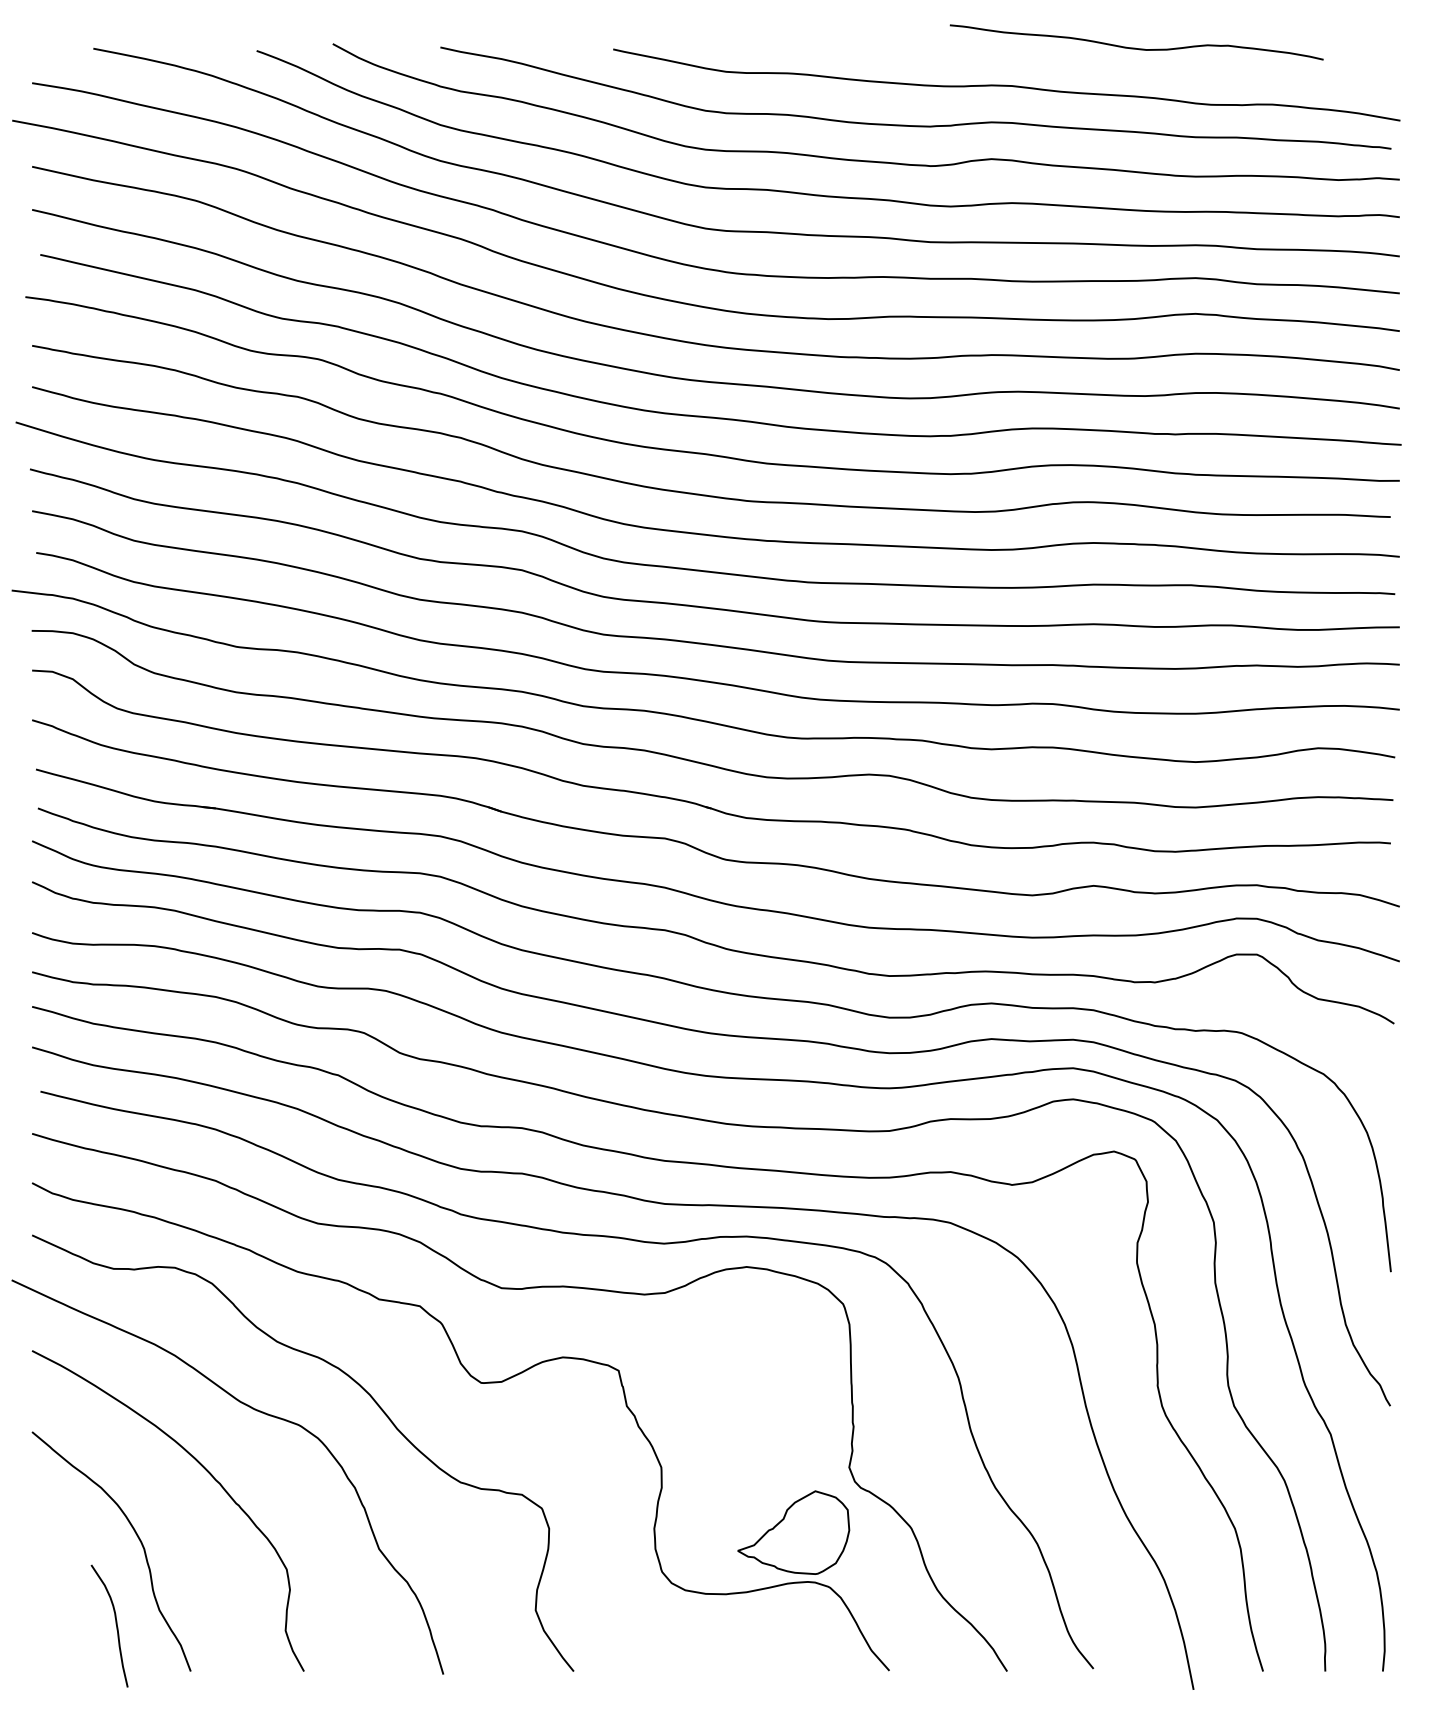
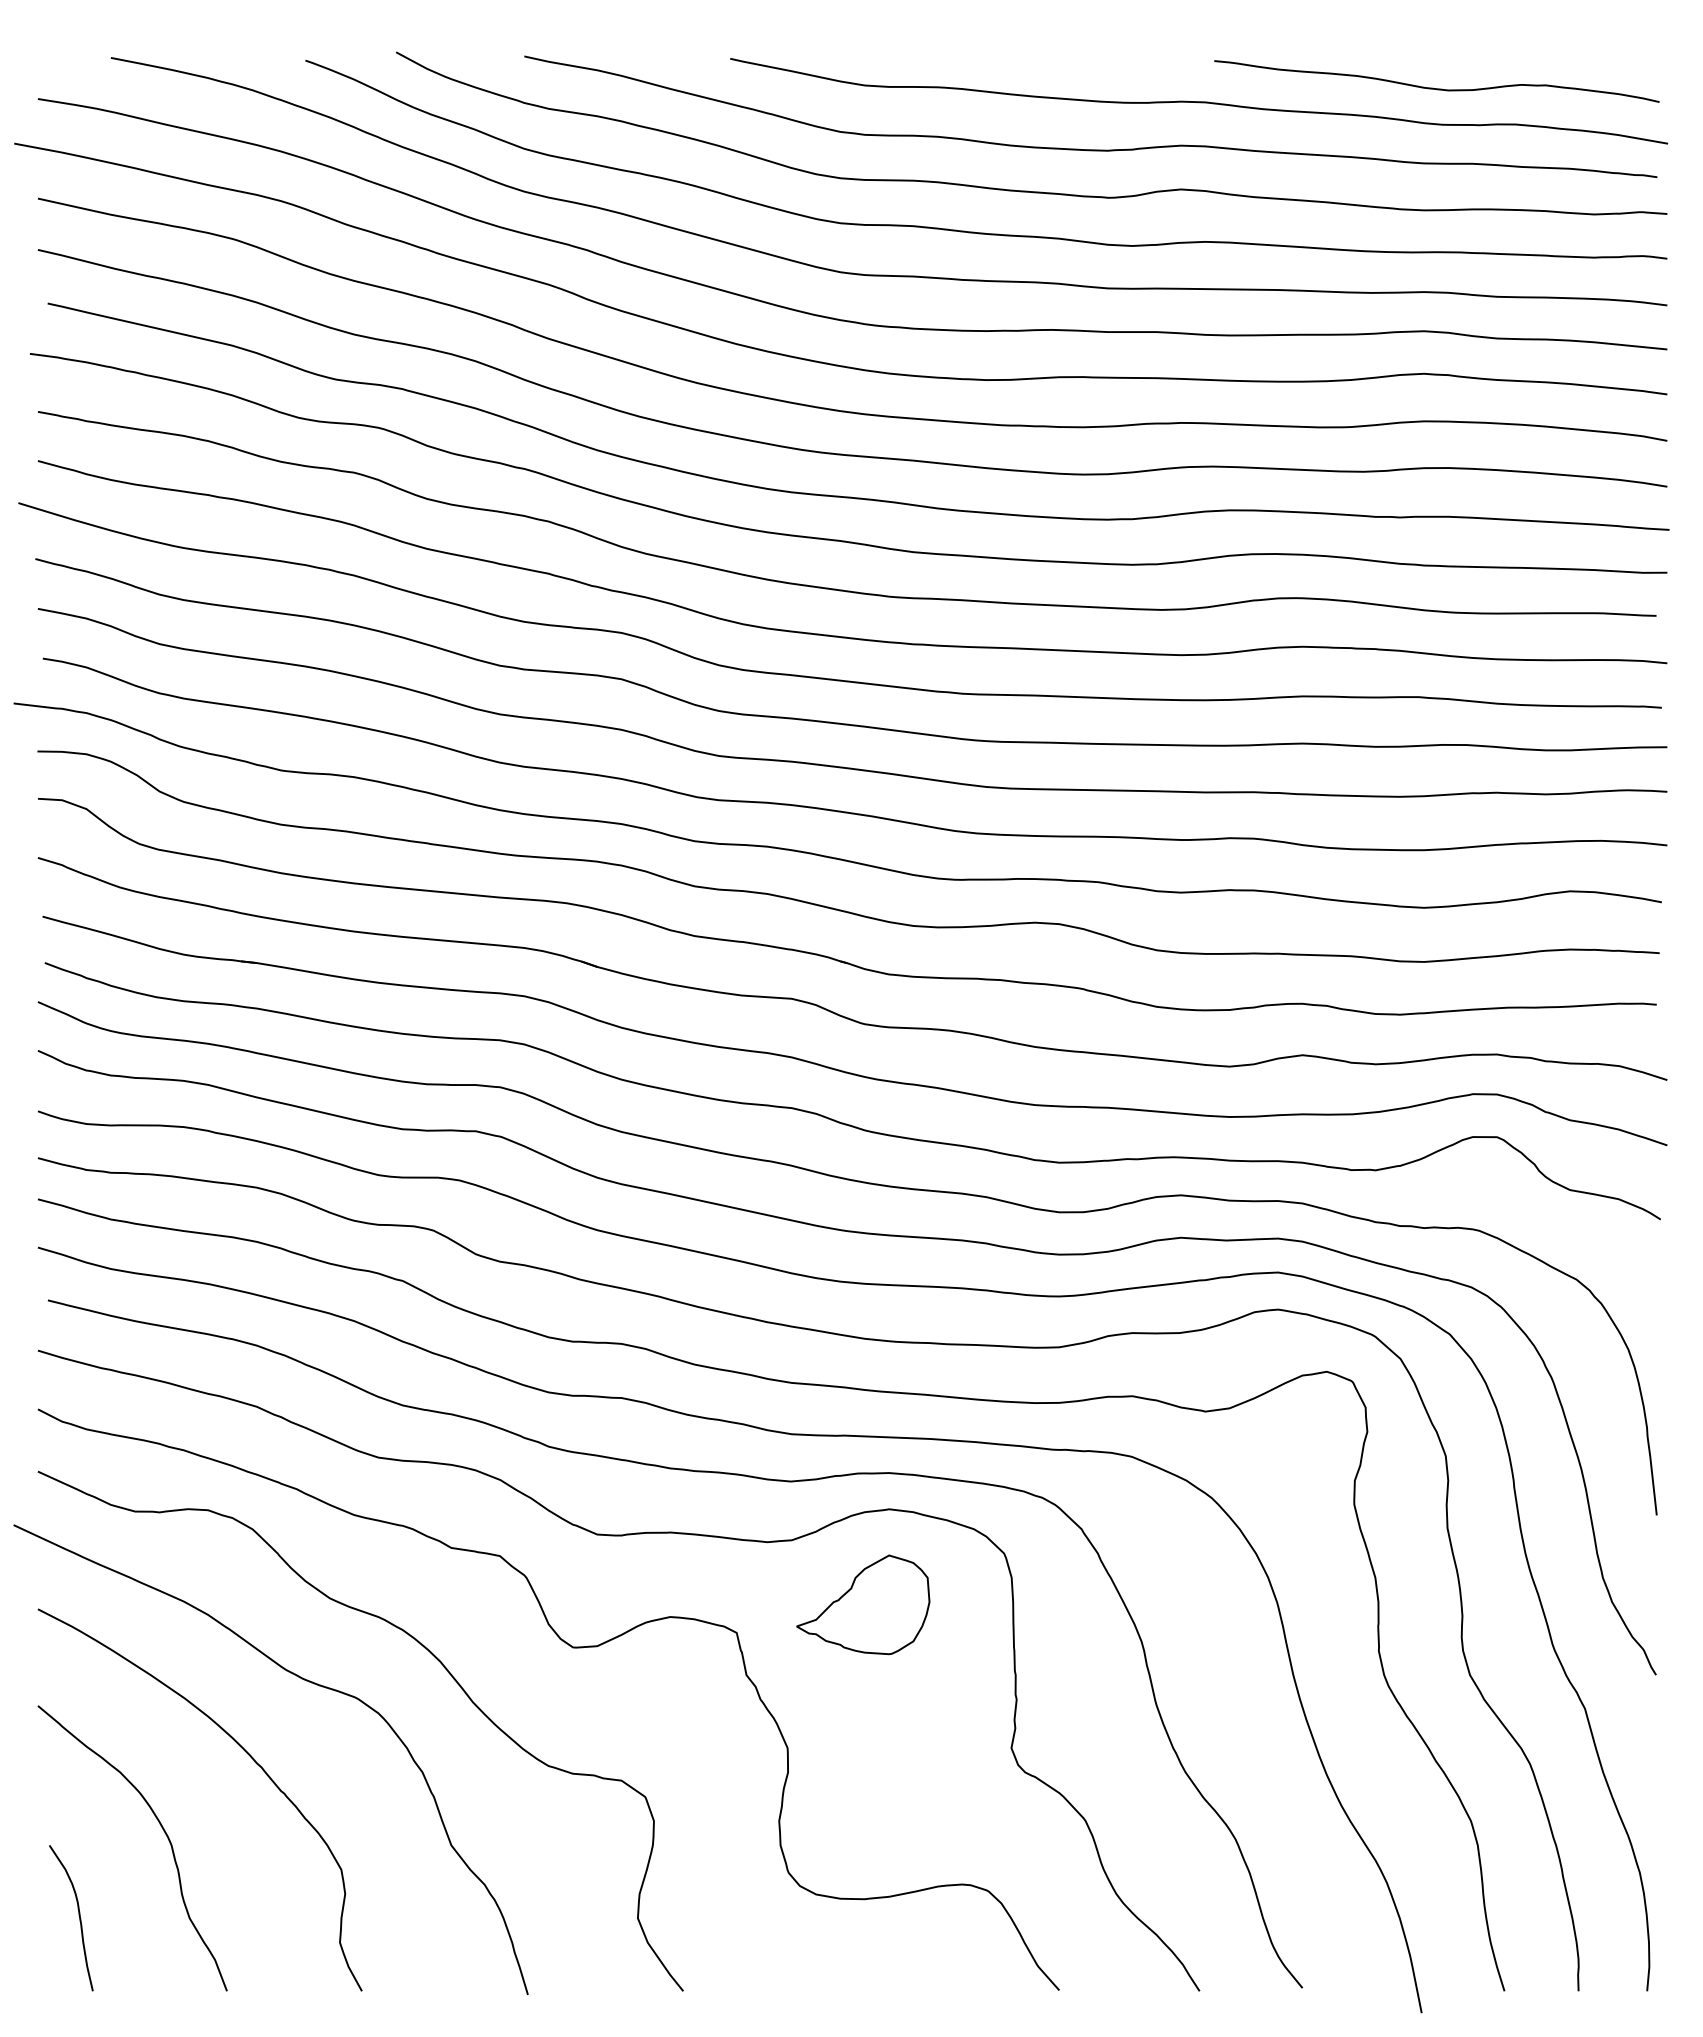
curve: (1133, 47) -> (1433, 87), moved
part: (793, 1532) -> (863, 1604), moved
curve: (115, 1623) -> (78, 1915), moved

